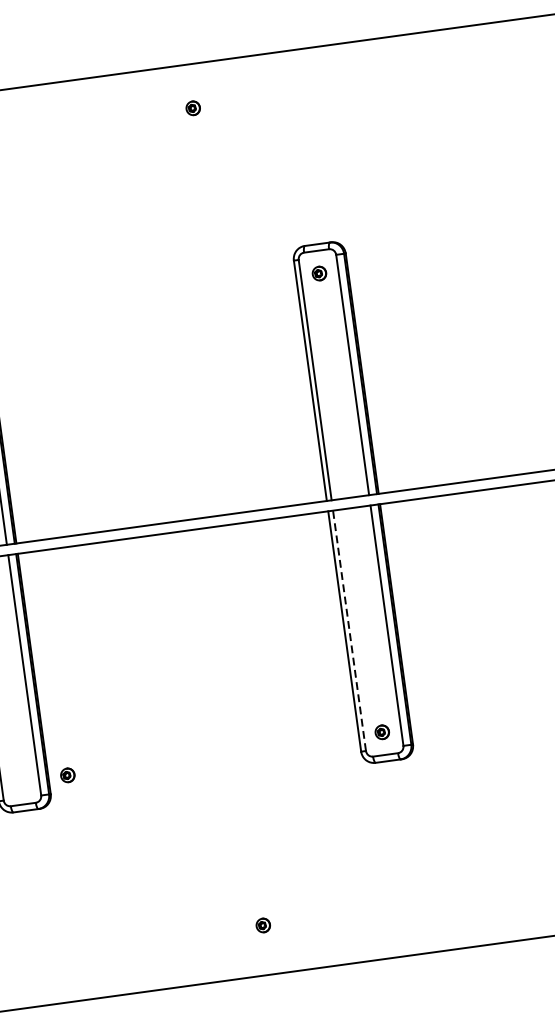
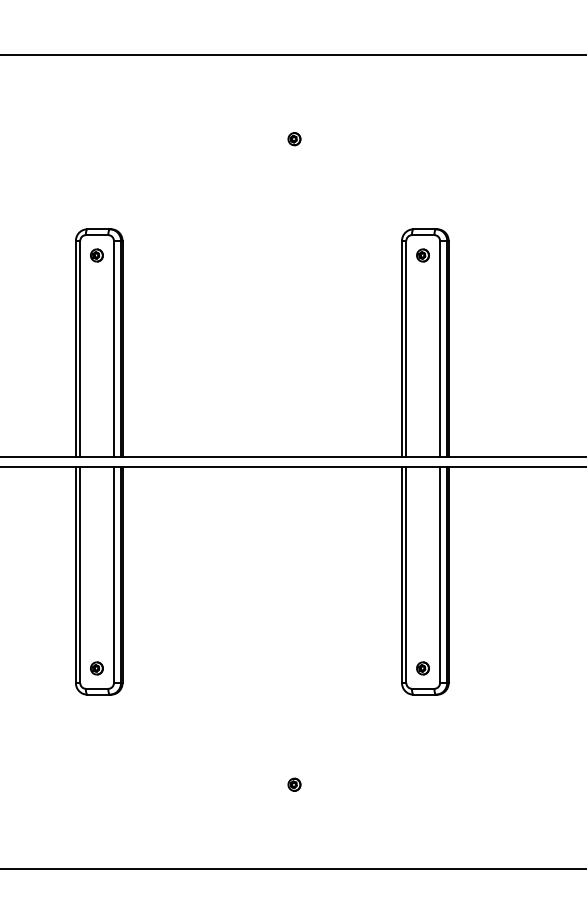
part: (193, 108) -> (294, 139), moved
line: (349, 630) -> (406, 574), dashed -> solid
part: (67, 775) -> (96, 668), moved
part: (263, 925) -> (294, 784), moved

